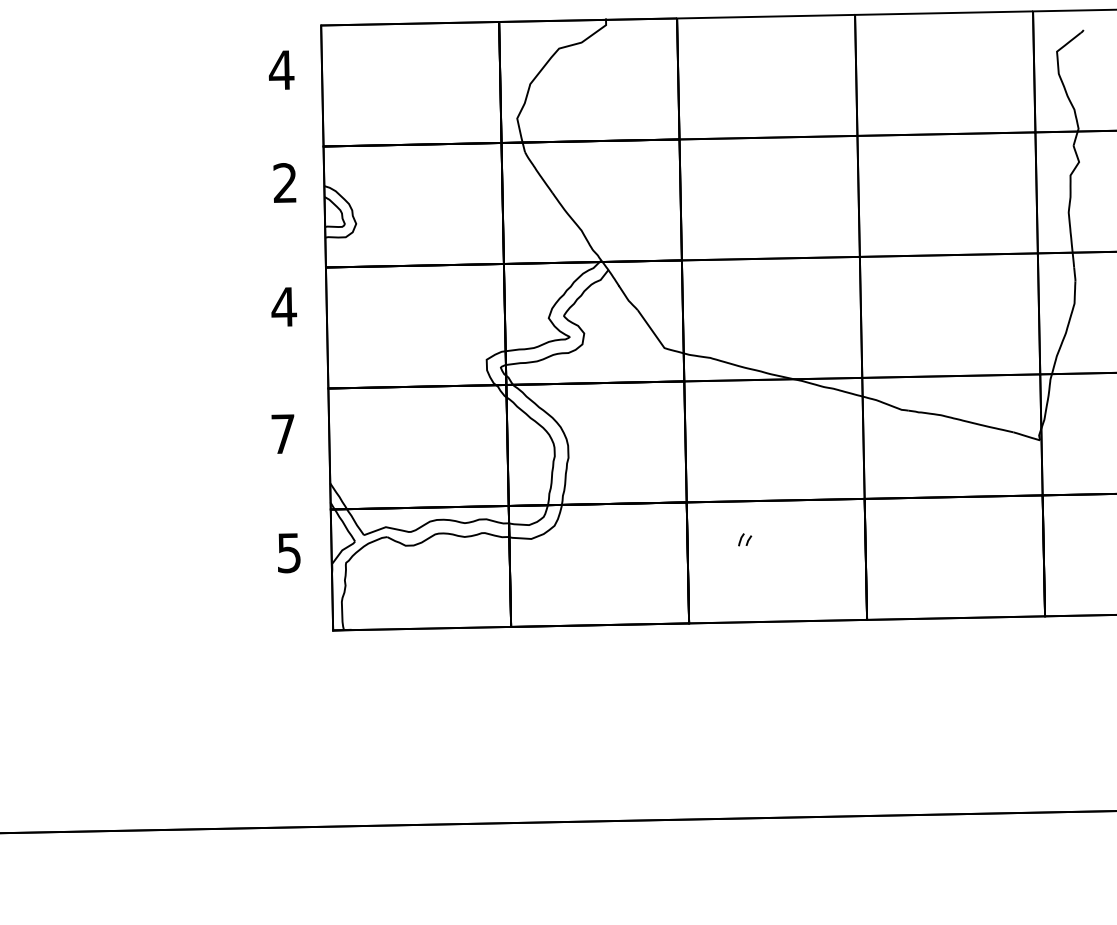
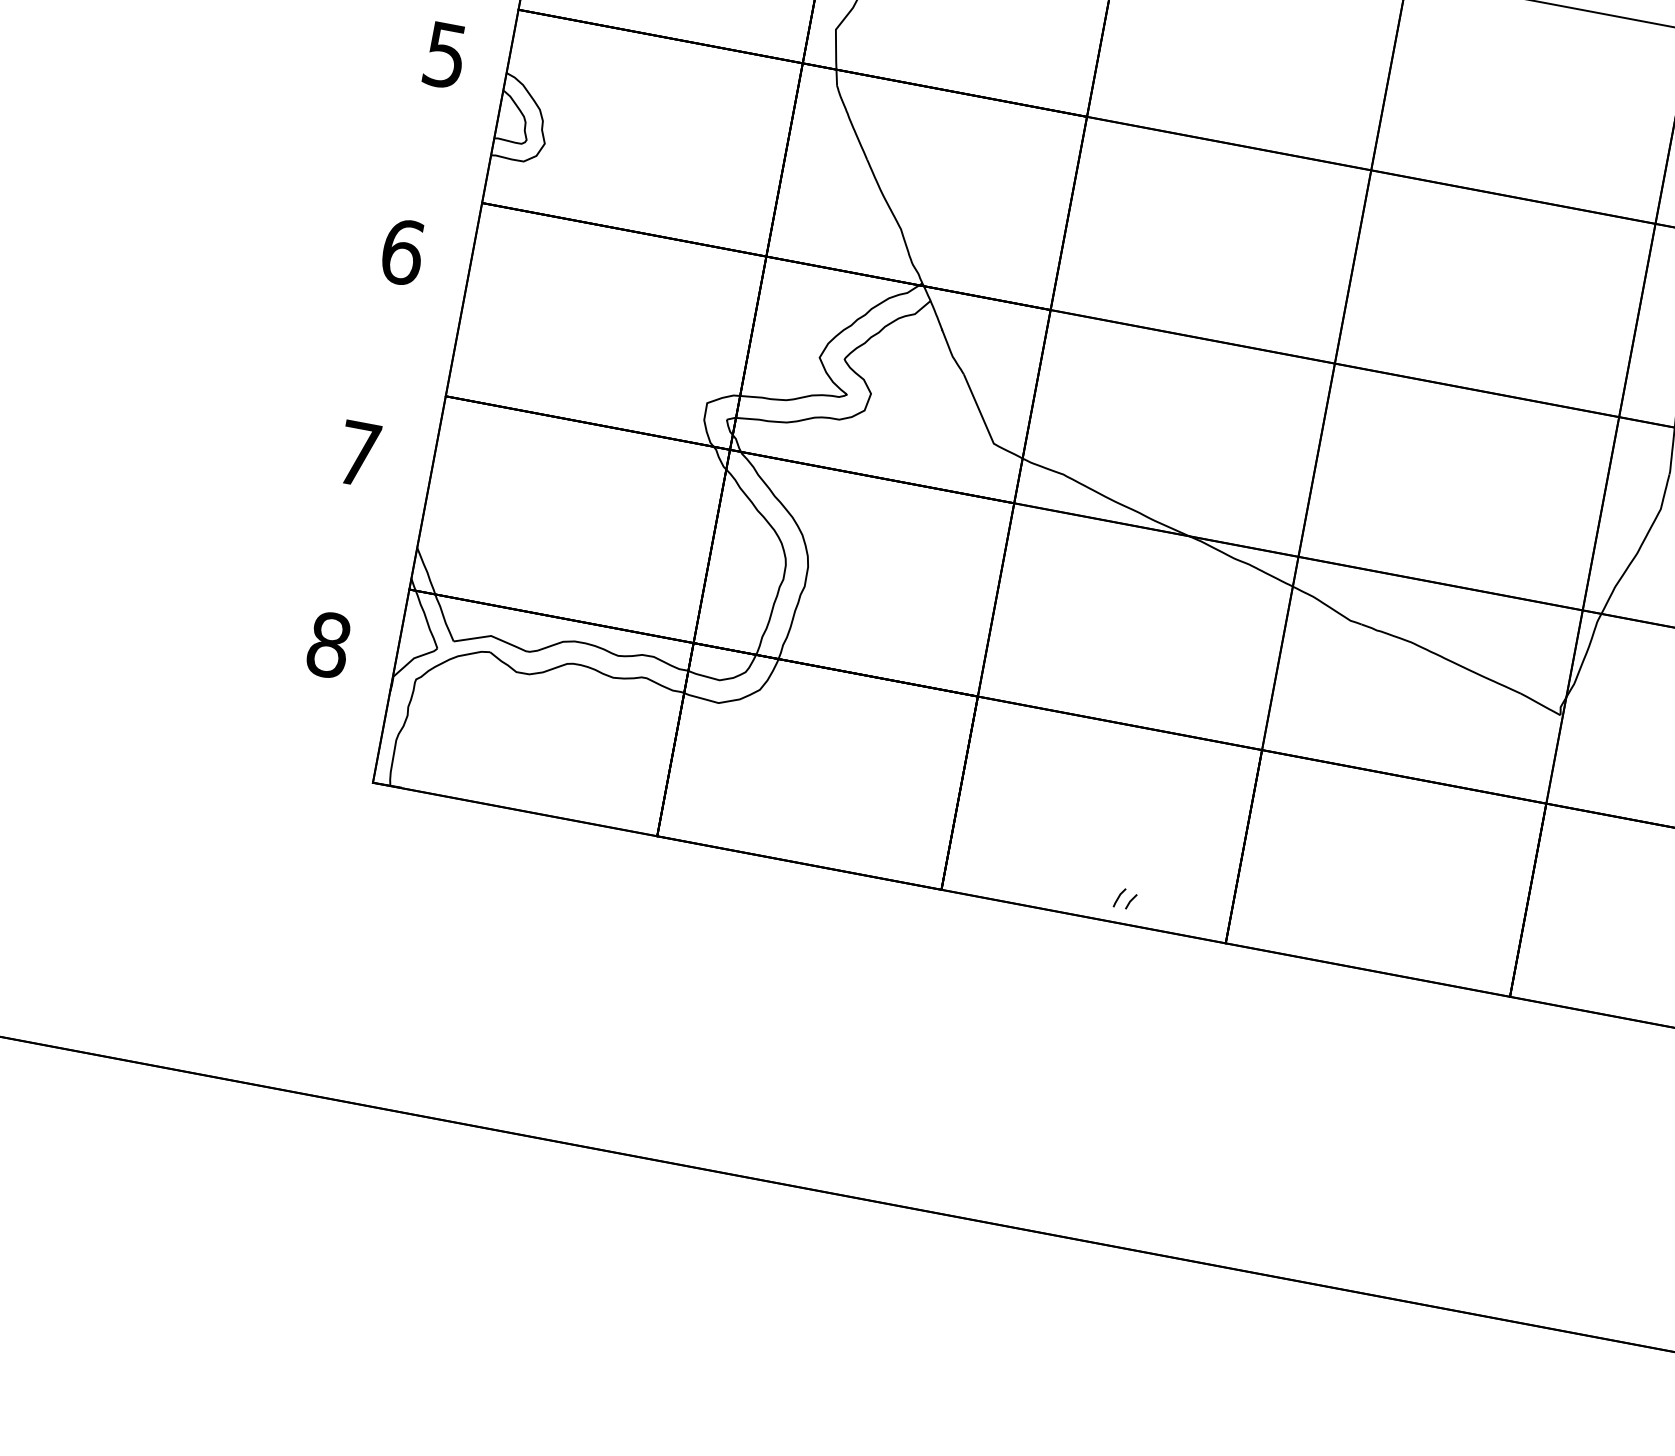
text: (284, 183) -> (444, 55), 2 -> 5
text: (284, 306) -> (403, 251), 4 -> 6
part: (745, 539) -> (1126, 898), moved
text: (289, 552) -> (329, 644), 5 -> 8

